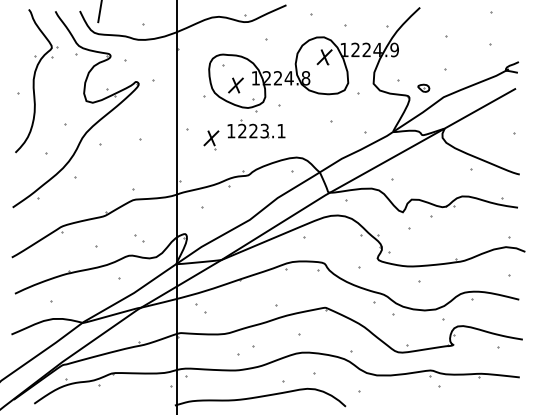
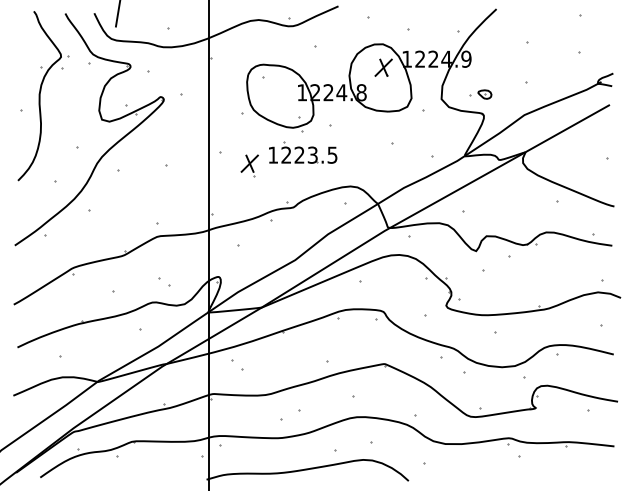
part: (235, 85) -> (278, 101), removed
part: (423, 88) -> (484, 94), moved
text: (281, 130) -> (332, 154), 1223.1 -> 1223.5

